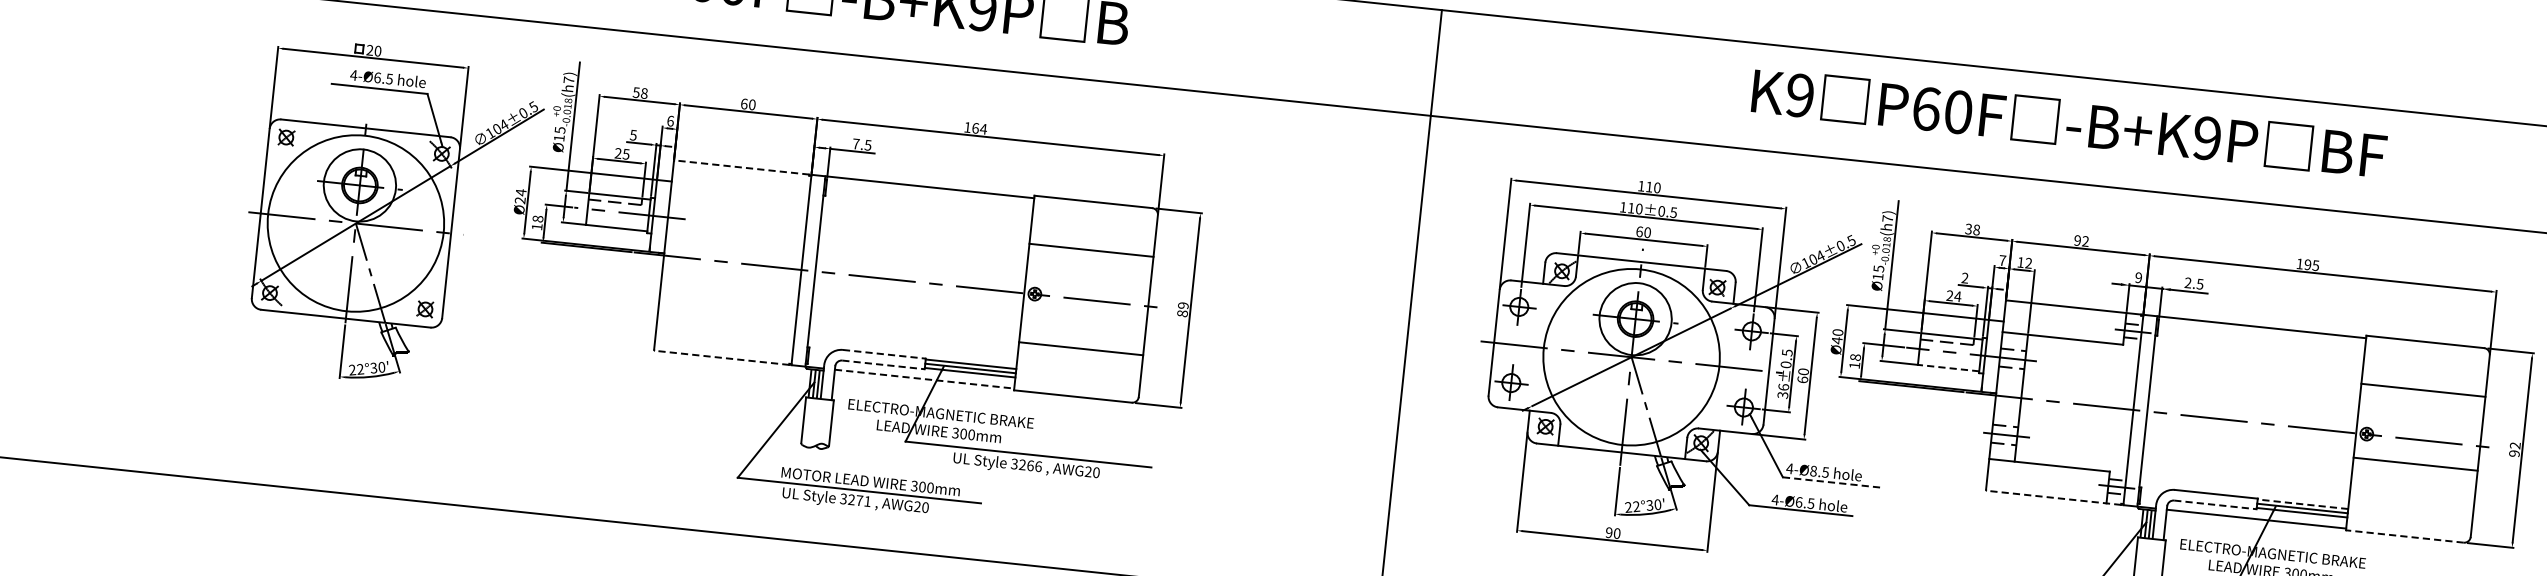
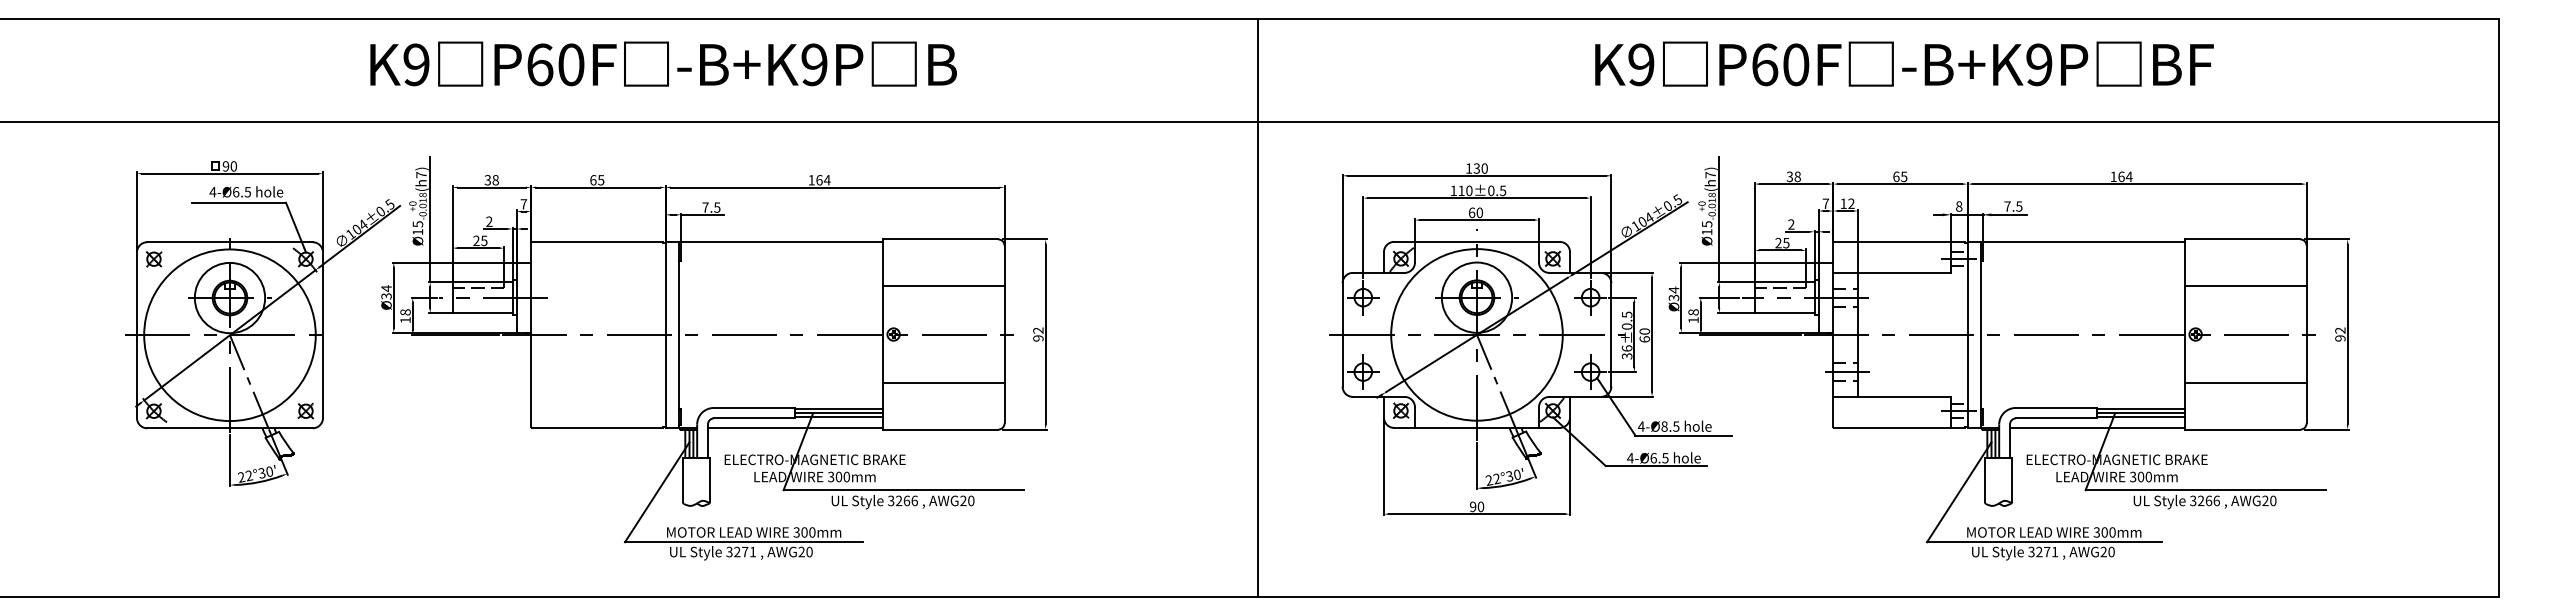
text: (369, 50) -> (225, 166), 20 -> 90
text: (636, 91) -> (487, 179), 58 -> 38
text: (752, 105) -> (601, 180), 60 -> 65
text: (670, 121) -> (523, 204), 6 -> 7
text: (2069, 122) -> (1904, 63), moved
text: (633, 135) -> (489, 221), 5 -> 2
line: (741, 167) -> (597, 241), dashed -> solid
text: (1648, 186) -> (1476, 168), 110 -> 130
text: (520, 200) -> (386, 296), 24 -> 34
text: (2081, 240) -> (1900, 176), 92 -> 65
text: (2312, 264) -> (2125, 176), 195 -> 164
text: (2139, 277) -> (1959, 206), 9 -> 8
text: (2188, 282) -> (2007, 206), 2.5 -> 7.5
text: (1958, 297) -> (1786, 243), 24 -> 25
text: (1183, 309) -> (1038, 334), 89 -> 92
text: (1837, 336) -> (1673, 293), 40 -> 34
line: (884, 353) -> (754, 407), dashed -> solid
line: (721, 357) -> (597, 427), dashed -> solid
line: (883, 365) -> (754, 418), dashed -> solid
line: (1948, 368) -> (1784, 313), dashed -> solid
line: (924, 378) -> (795, 427), dashed -> solid
line: (2415, 464) -> (2245, 382), moved
line: (1833, 482) -> (1684, 435), dashed -> solid
line: (2053, 497) -> (1899, 427), dashed -> solid
line: (2302, 503) -> (2140, 408), dashed -> solid
line: (2215, 505) -> (2056, 418), dashed -> solid
line: (2404, 536) -> (2242, 429), dashed -> solid

